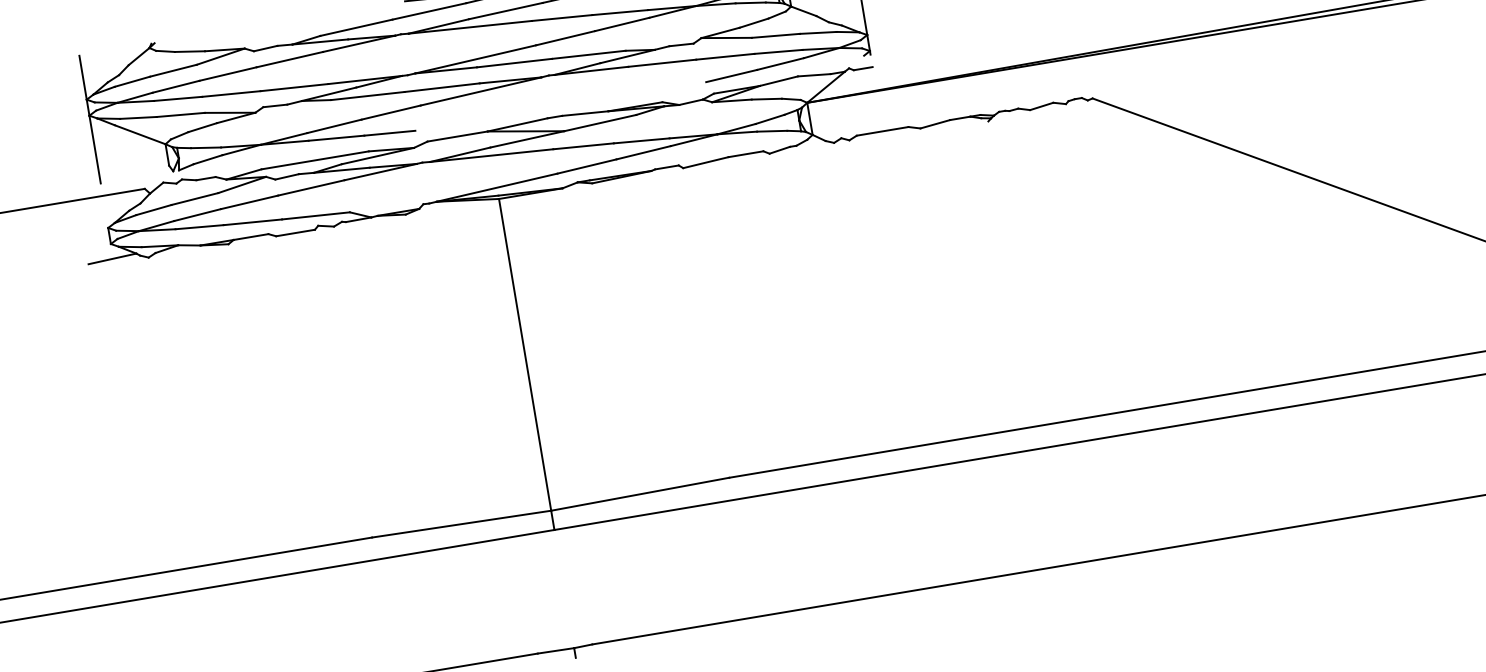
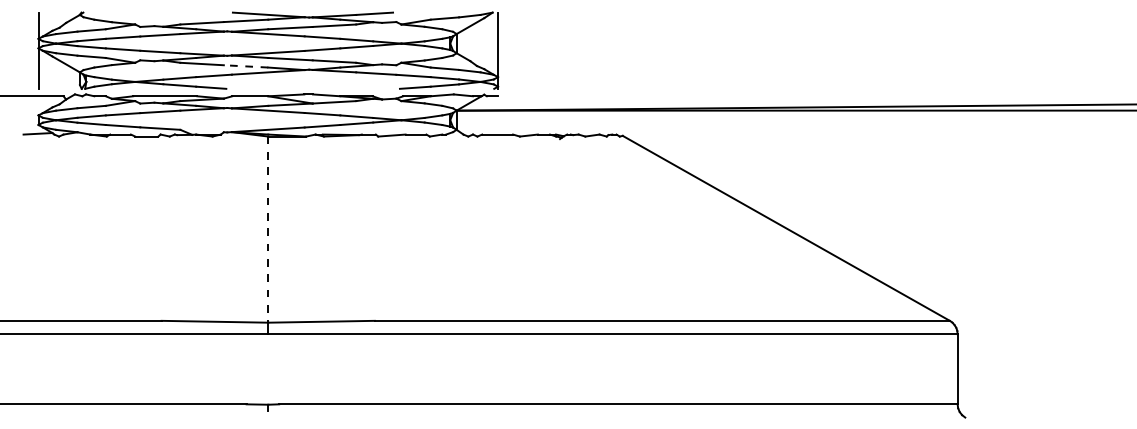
line: (441, 88) -> (245, 66), solid -> dashed
line: (525, 356) -> (268, 230), solid -> dashed

